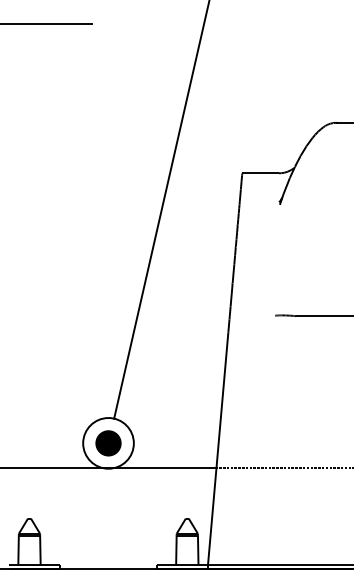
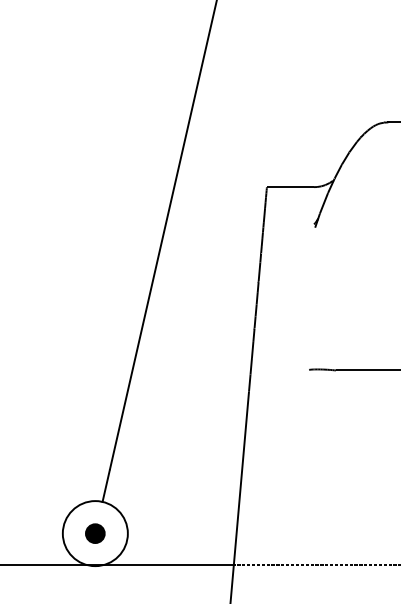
part: (108, 443) -> (95, 533), size x0.6

